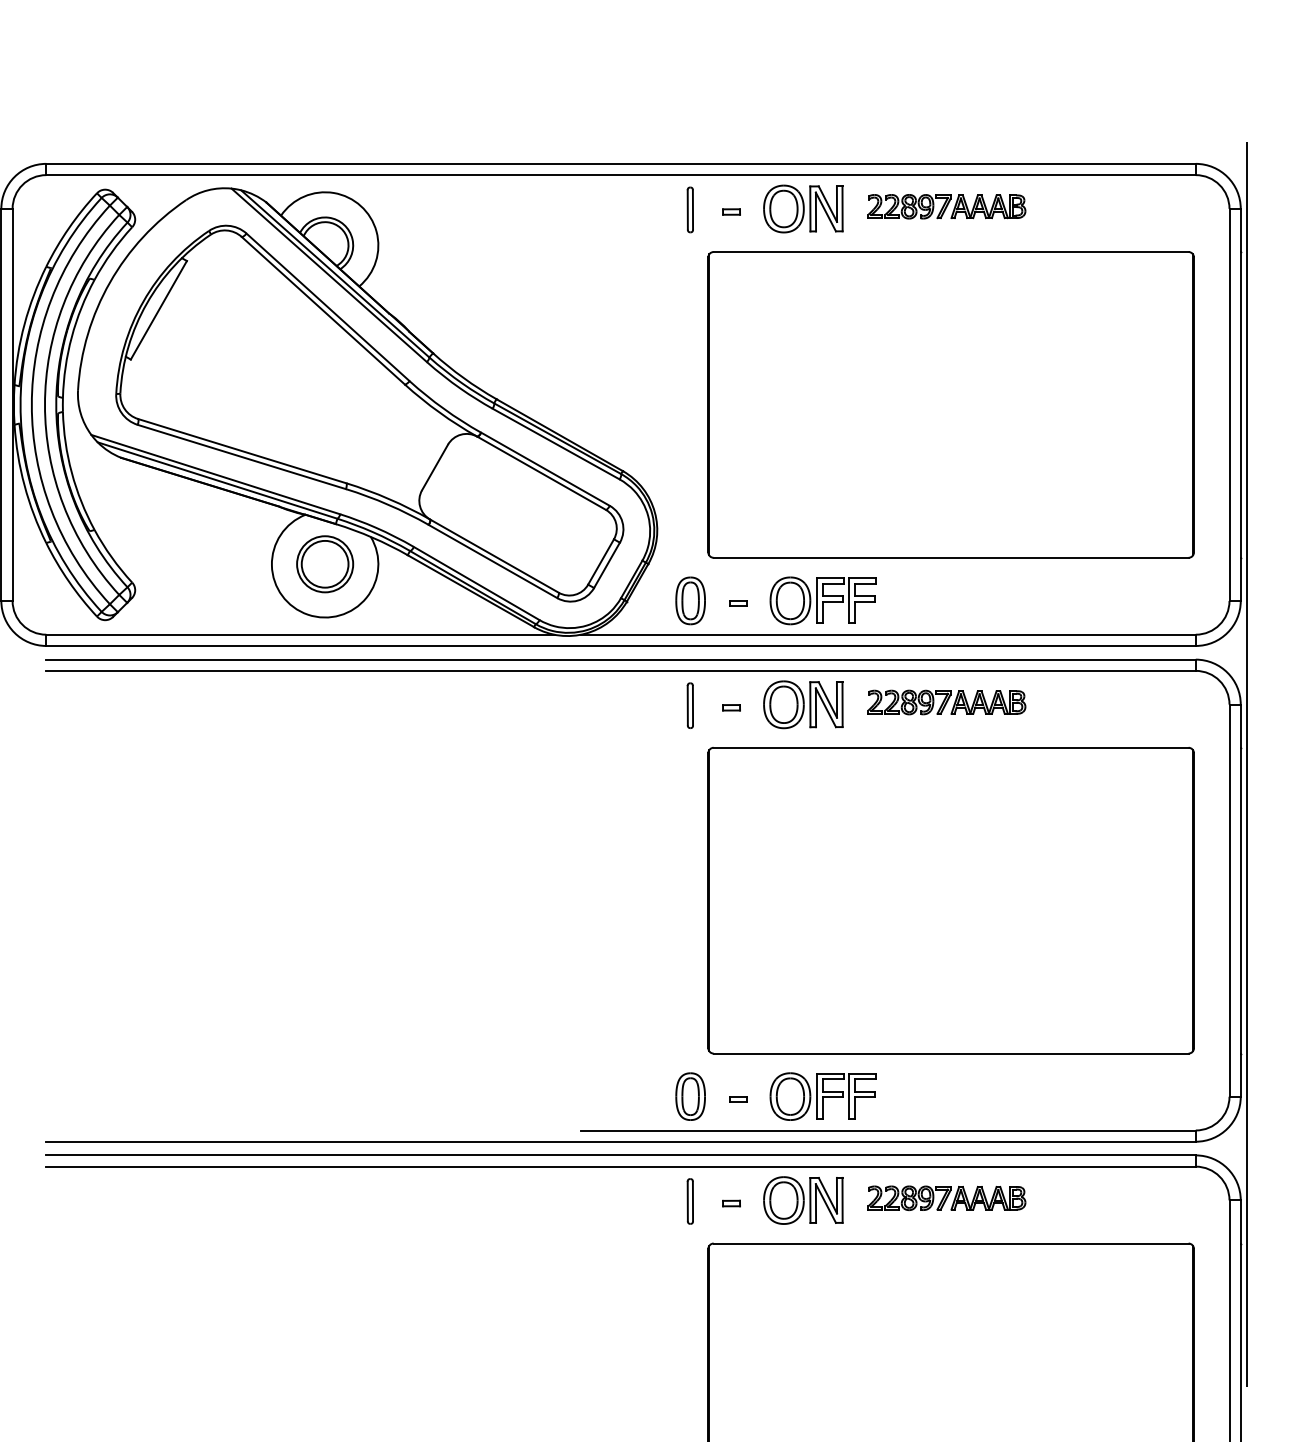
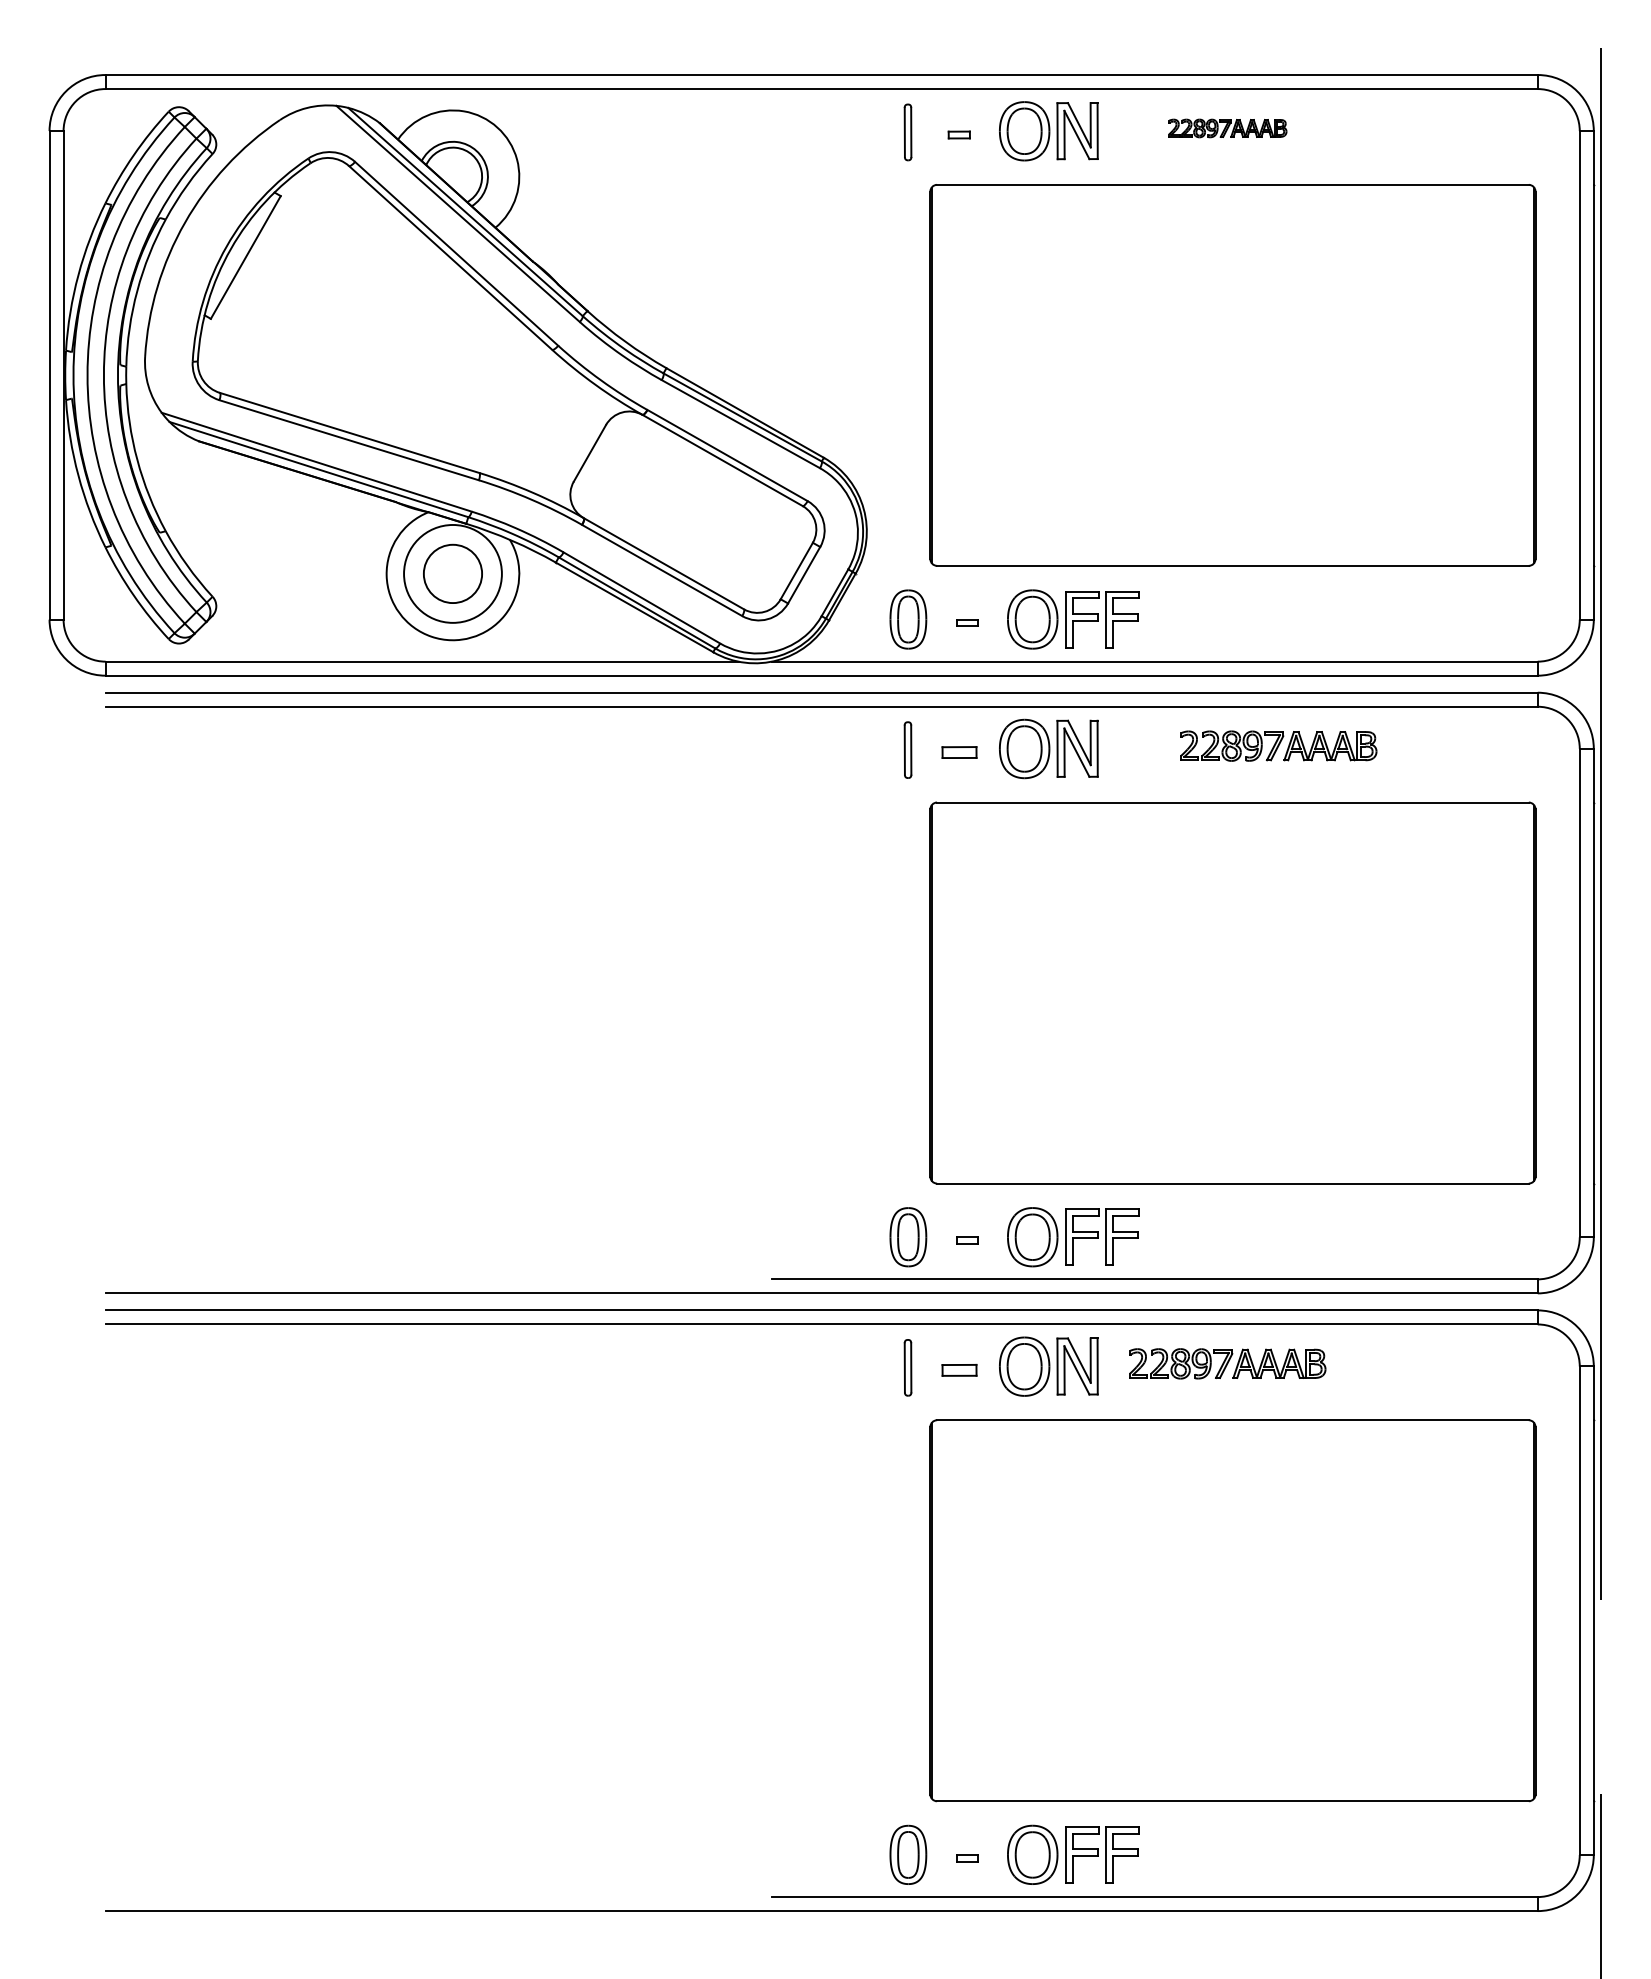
part: (946, 206) -> (1227, 128), size x0.6
circle: (324, 563) -> (452, 573), size x1.4
part: (946, 701) -> (1278, 745), moved
part: (730, 707) -> (958, 752), size x1.6
part: (730, 1203) -> (958, 1370), size x1.6

